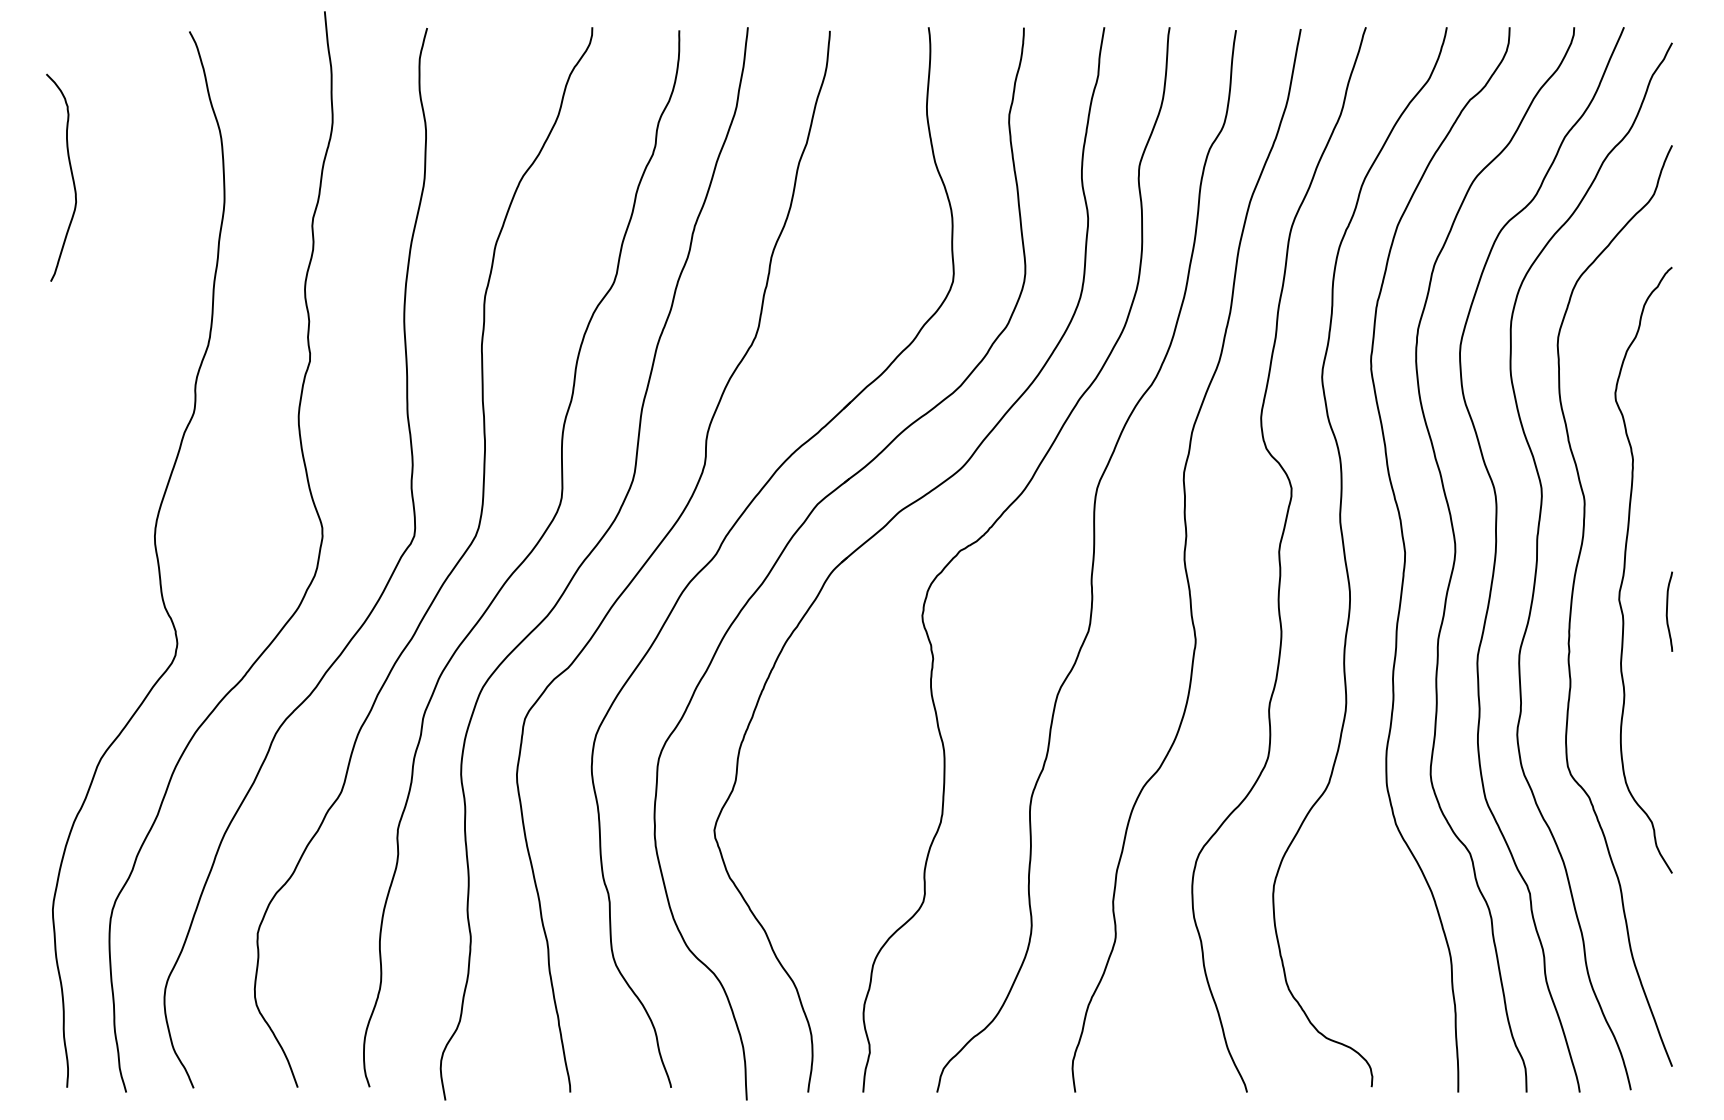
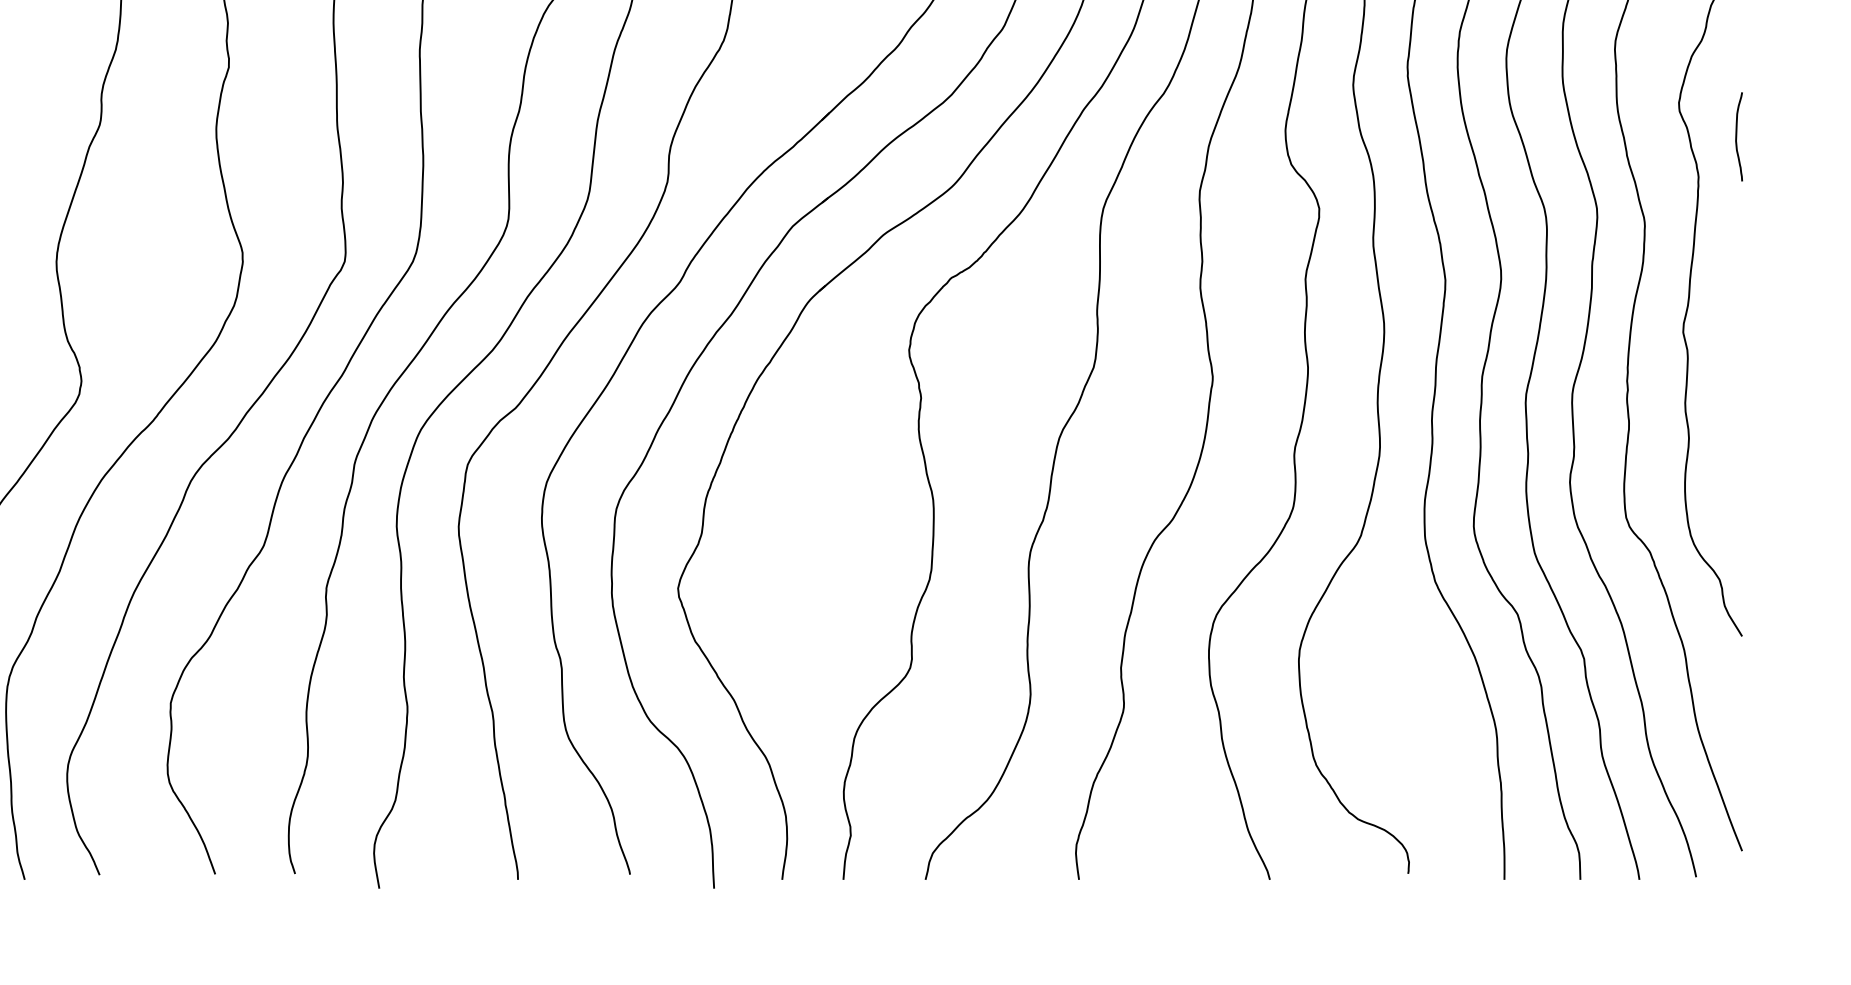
curve: (1667, 611) -> (1736, 136), moved

